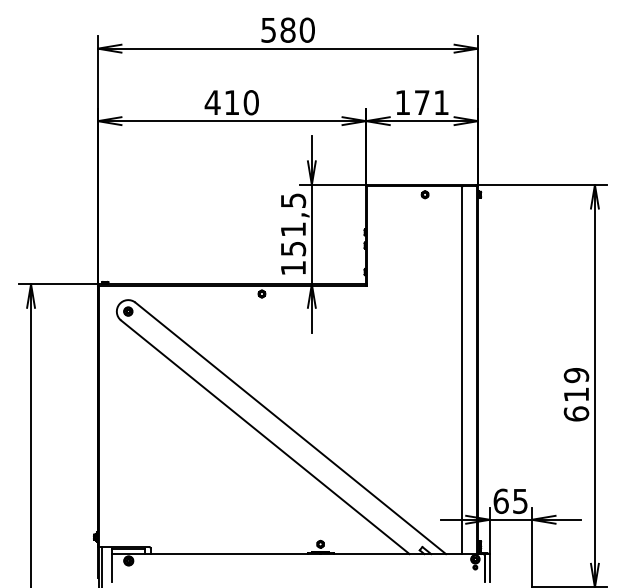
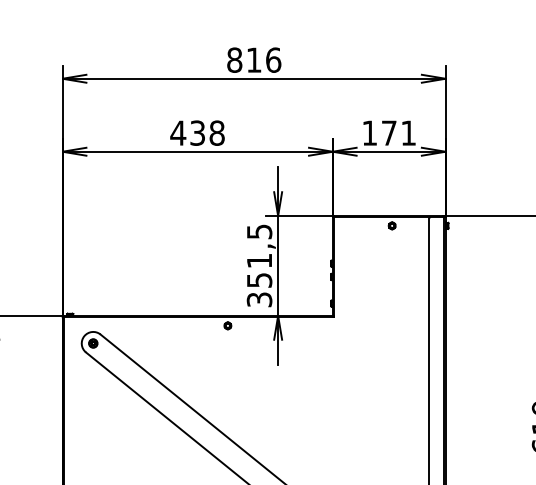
text: (288, 29) -> (254, 59), 580 -> 816
text: (241, 102) -> (207, 132), 410 -> 438
text: (293, 268) -> (259, 300), 151,5 -> 351,5

